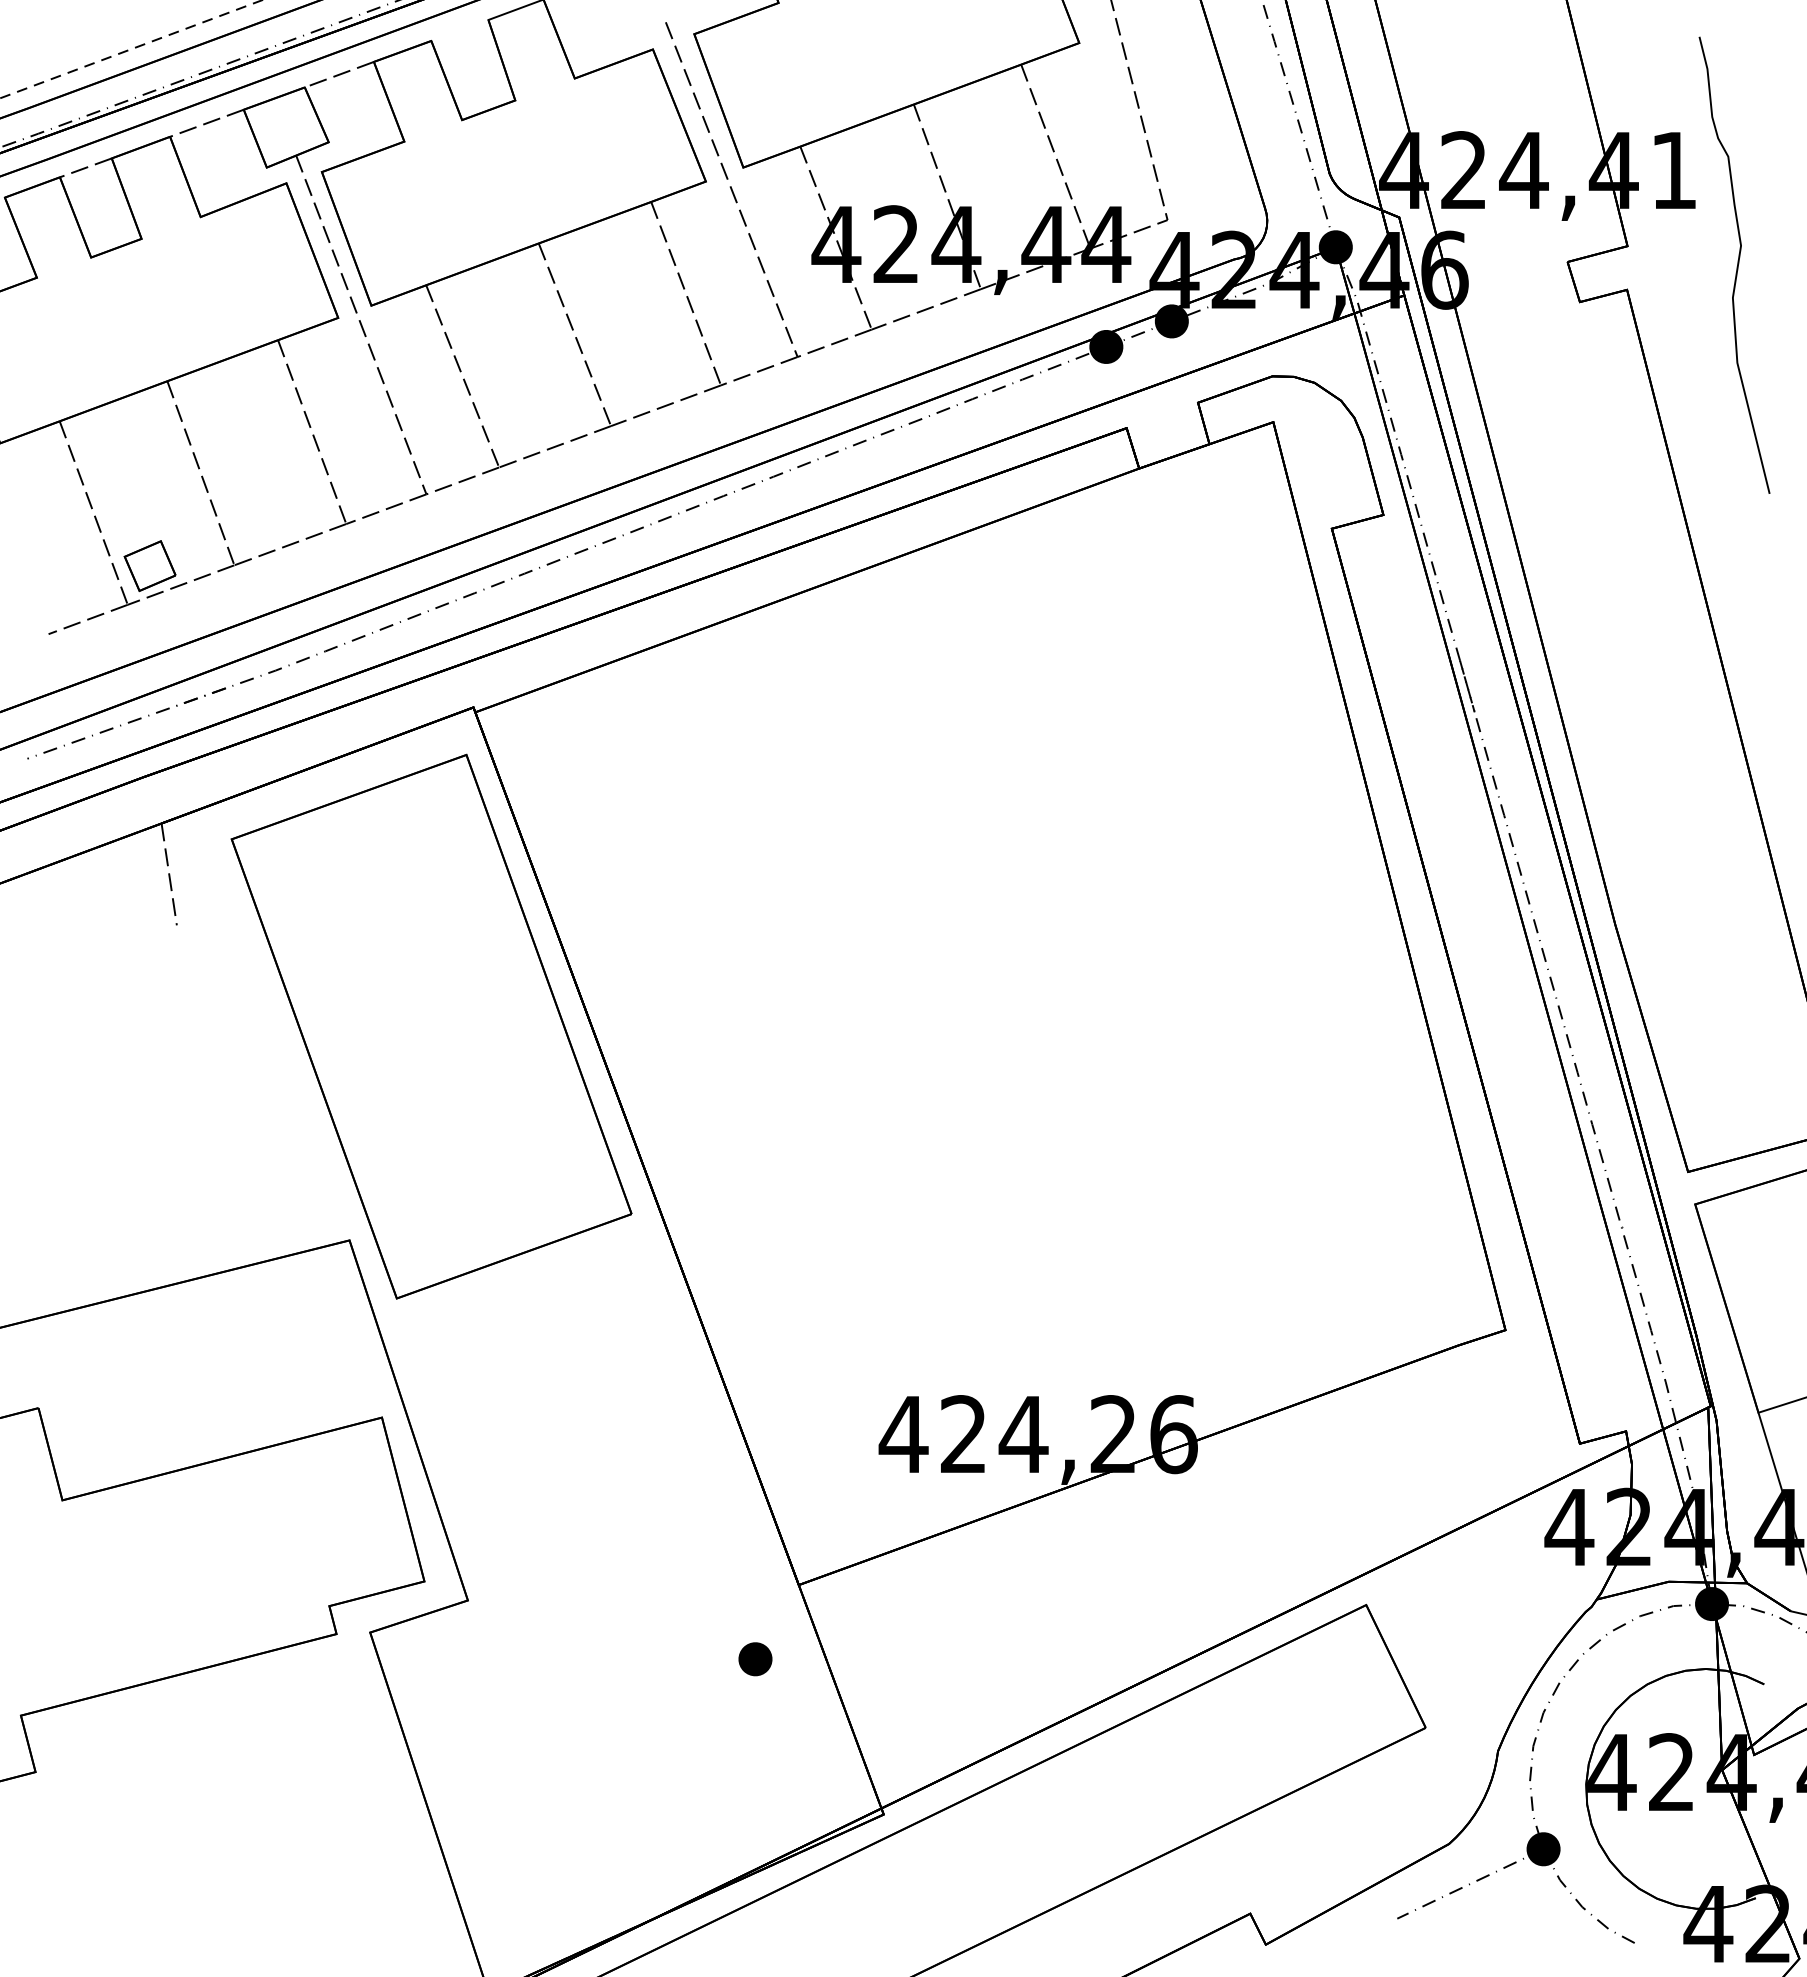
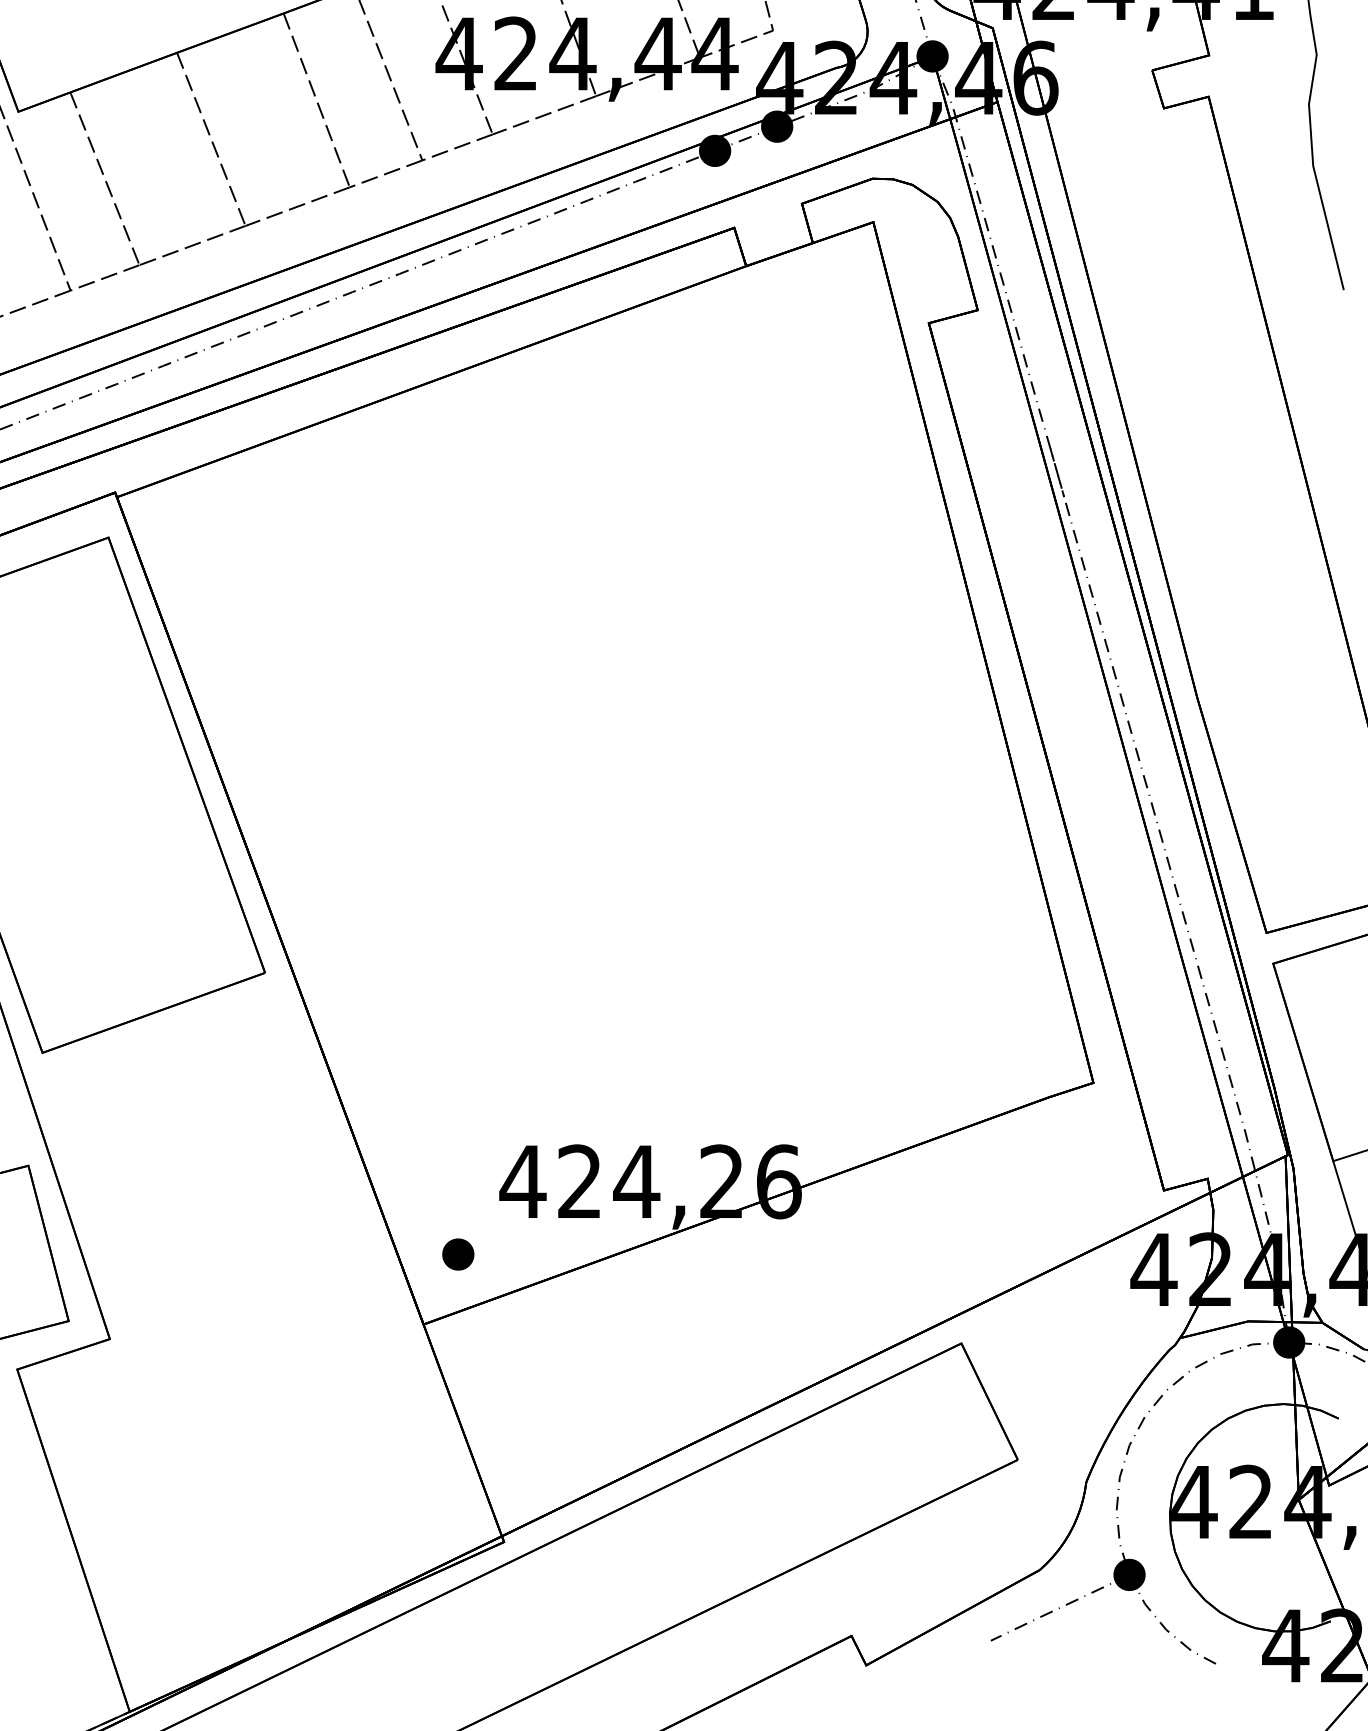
part: (755, 1659) -> (458, 1254), moved

